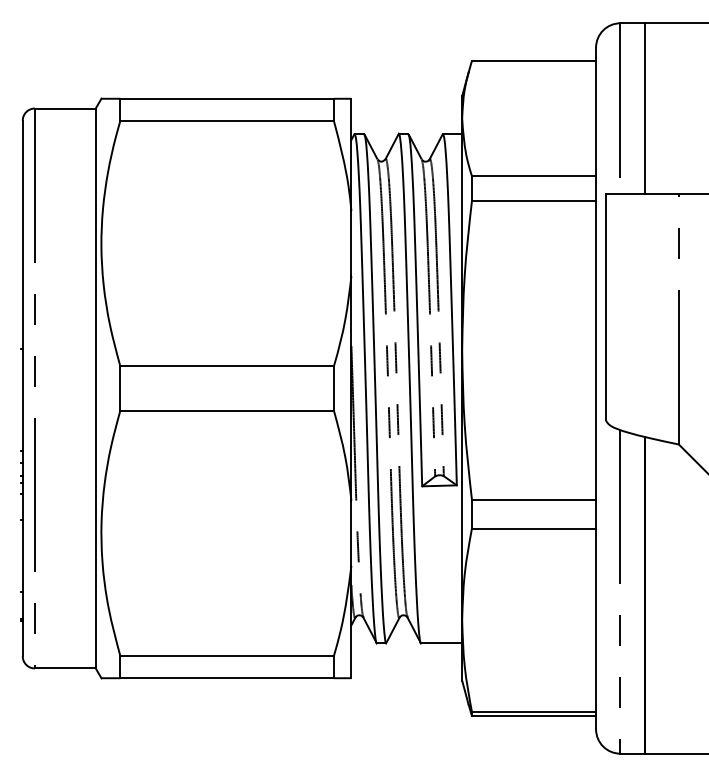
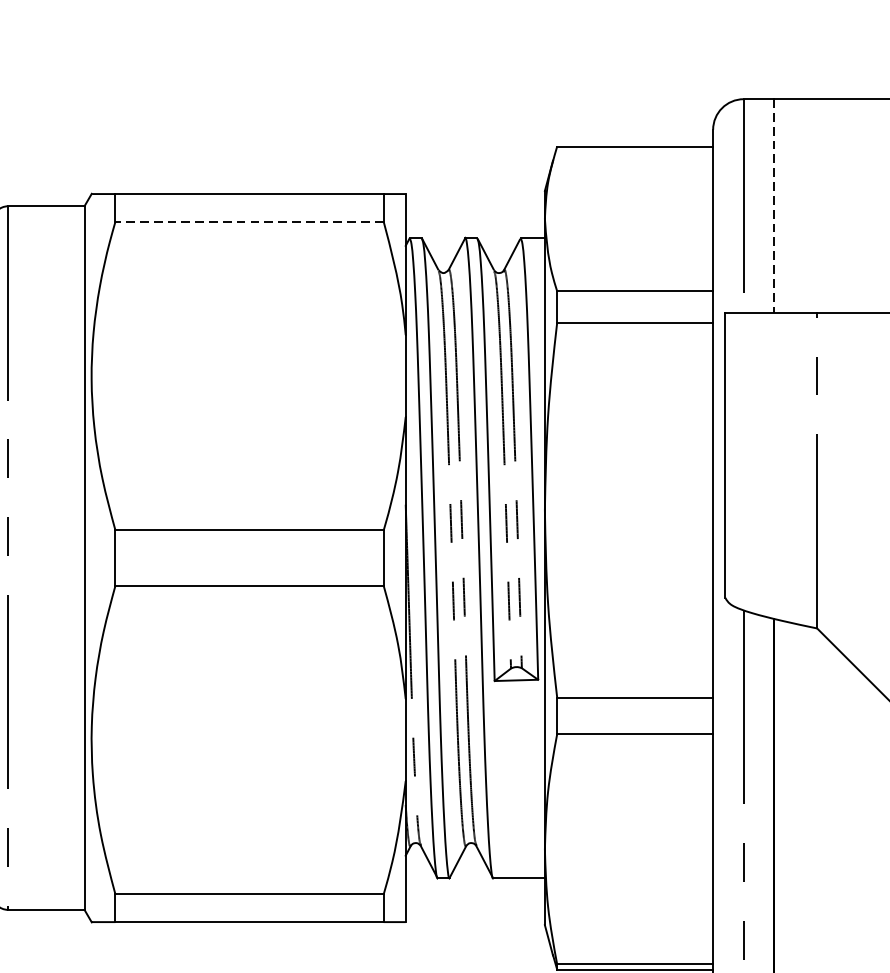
line: (644, 109) -> (774, 207), solid -> dashed
line: (227, 120) -> (250, 221), solid -> dashed

